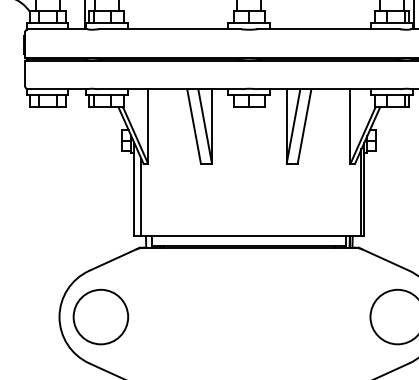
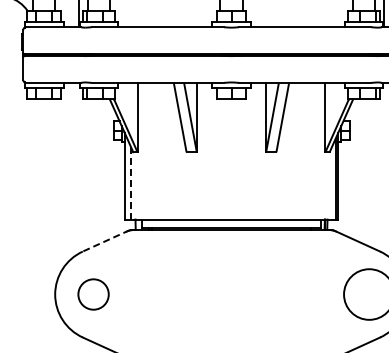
line: (141, 196) -> (131, 182), solid -> dashed
line: (114, 258) -> (106, 240), solid -> dashed
circle: (100, 317) -> (93, 294), size x0.6

